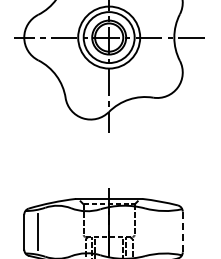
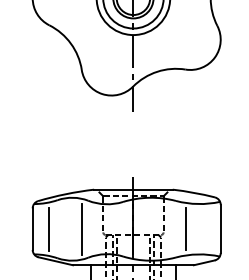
line: (65, 231) -> (81, 228), added
line: (153, 232) -> (186, 229), added
line: (182, 232) -> (220, 229), dashed -> solid

